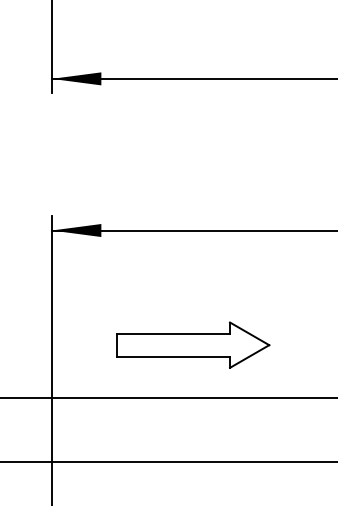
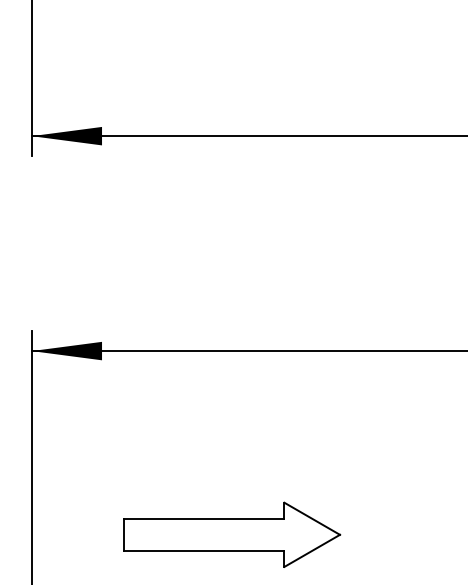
part: (193, 344) -> (232, 533), moved

